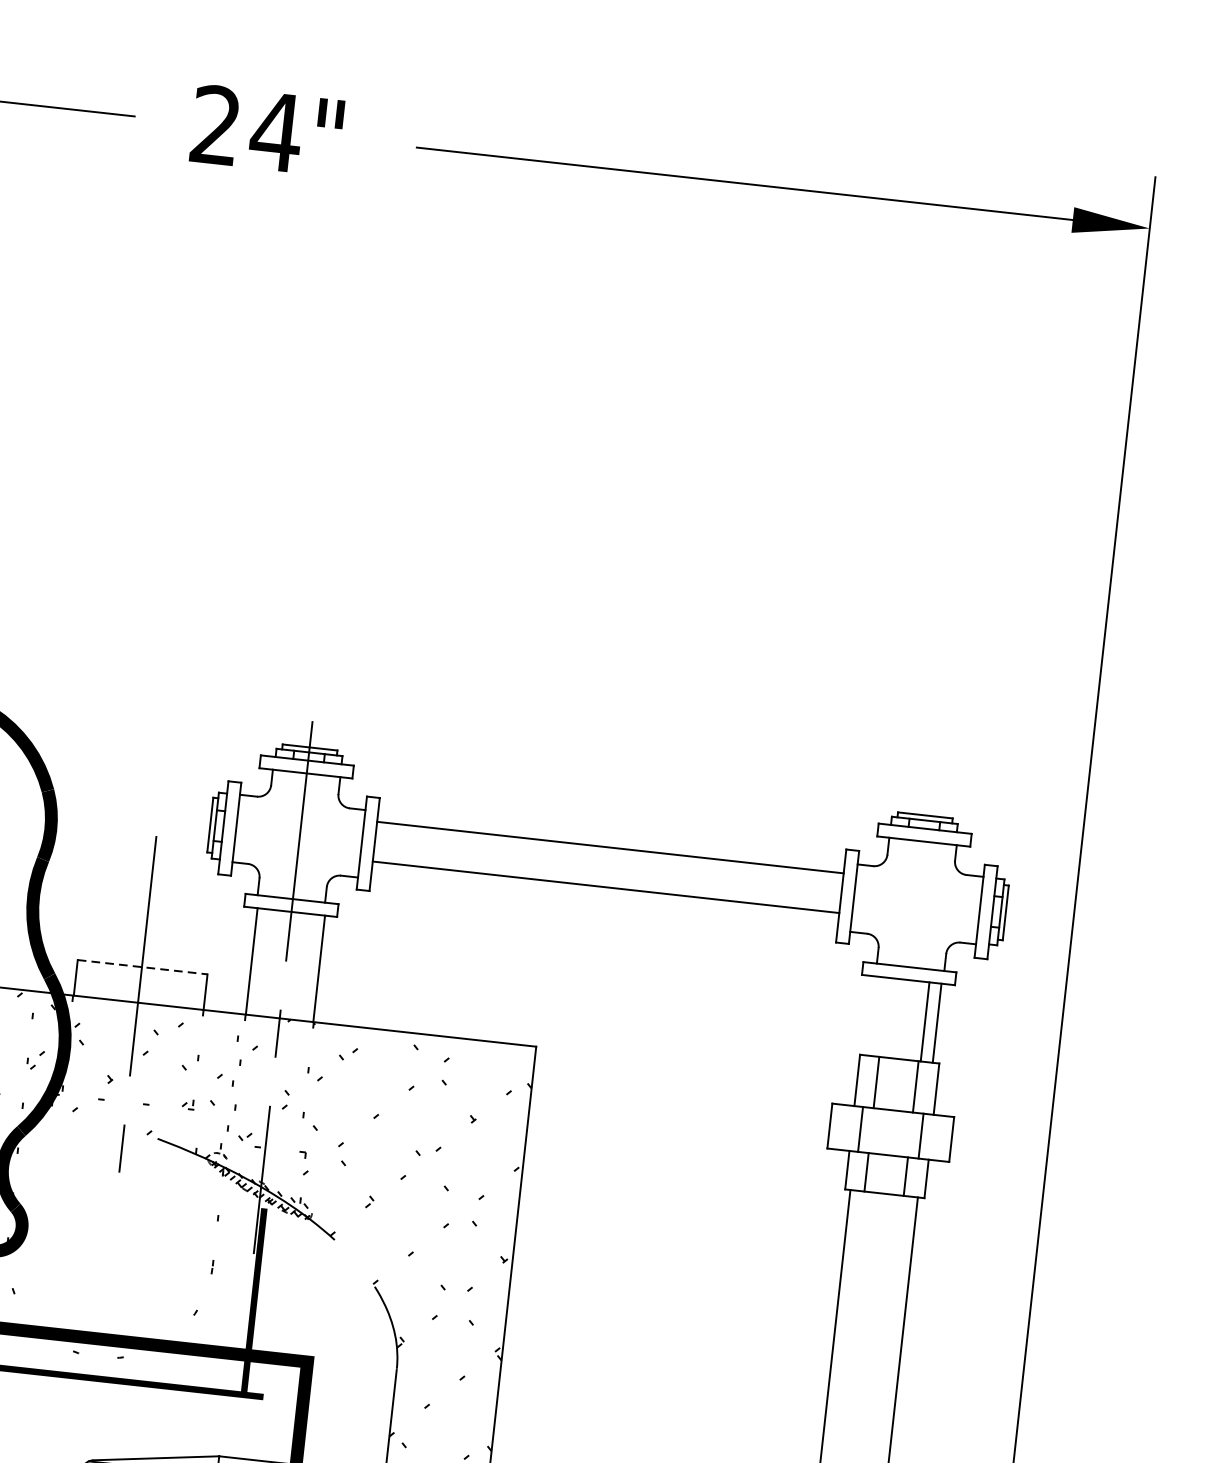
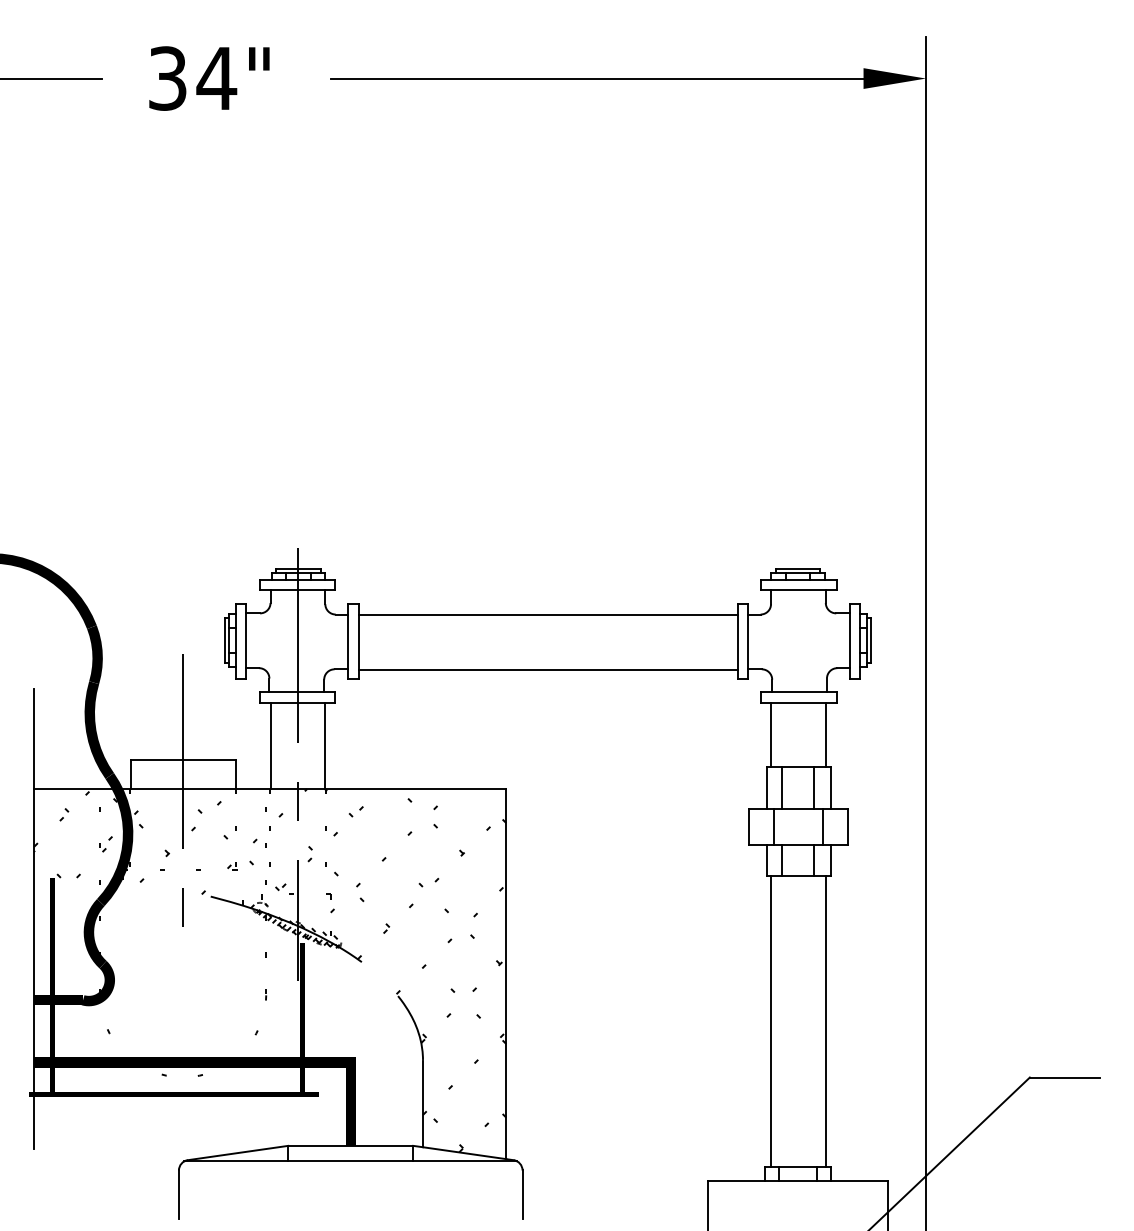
text: (215, 125) -> (167, 78), 24" -> 34"
line: (609, 846) -> (547, 669), moved
line: (605, 887) -> (547, 615), moved
line: (142, 967) -> (183, 760), dashed -> solid
line: (925, 1021) -> (771, 734), moved

